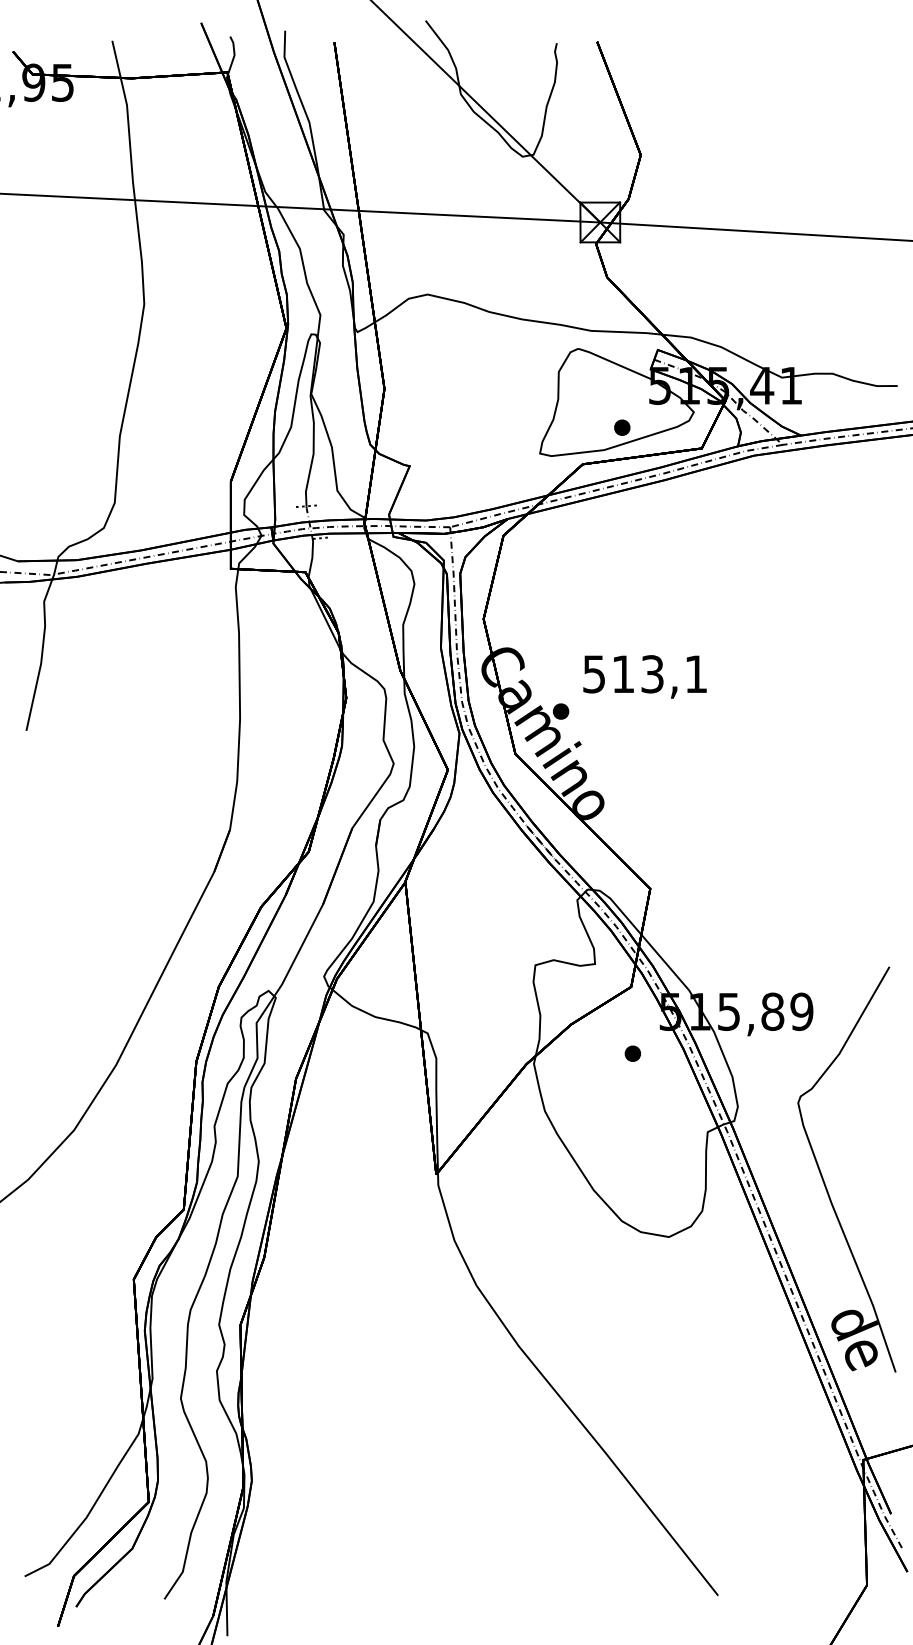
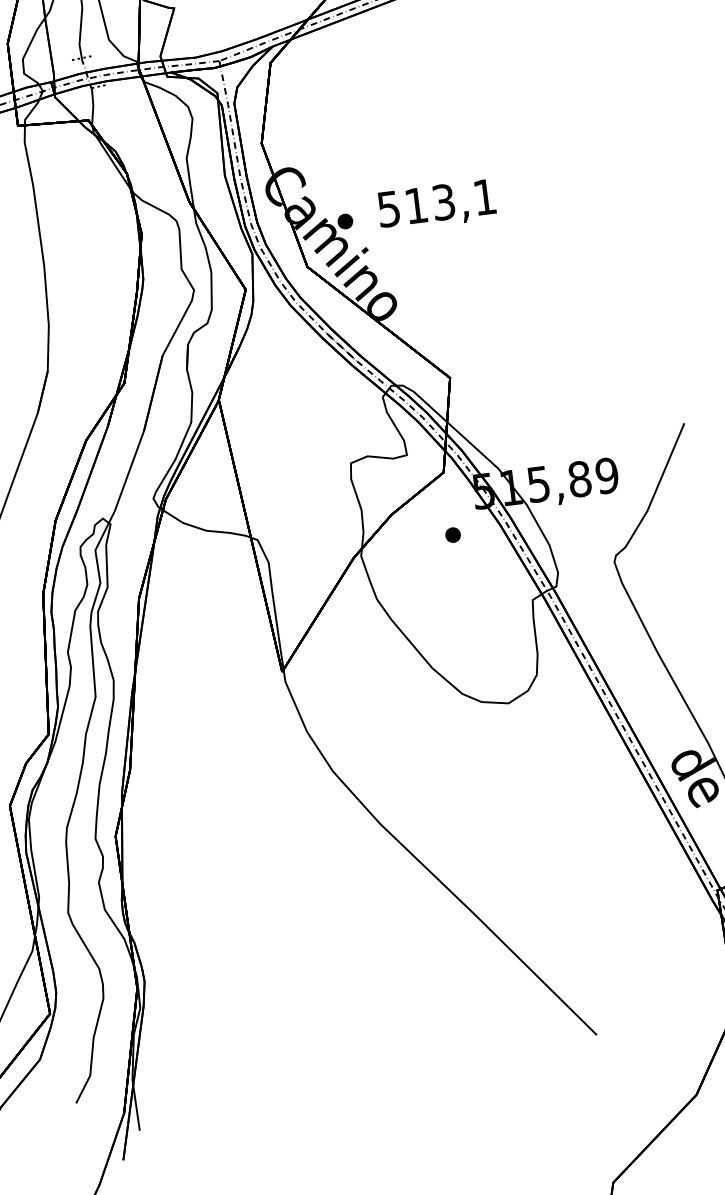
text: (644, 676) -> (436, 205), moved

